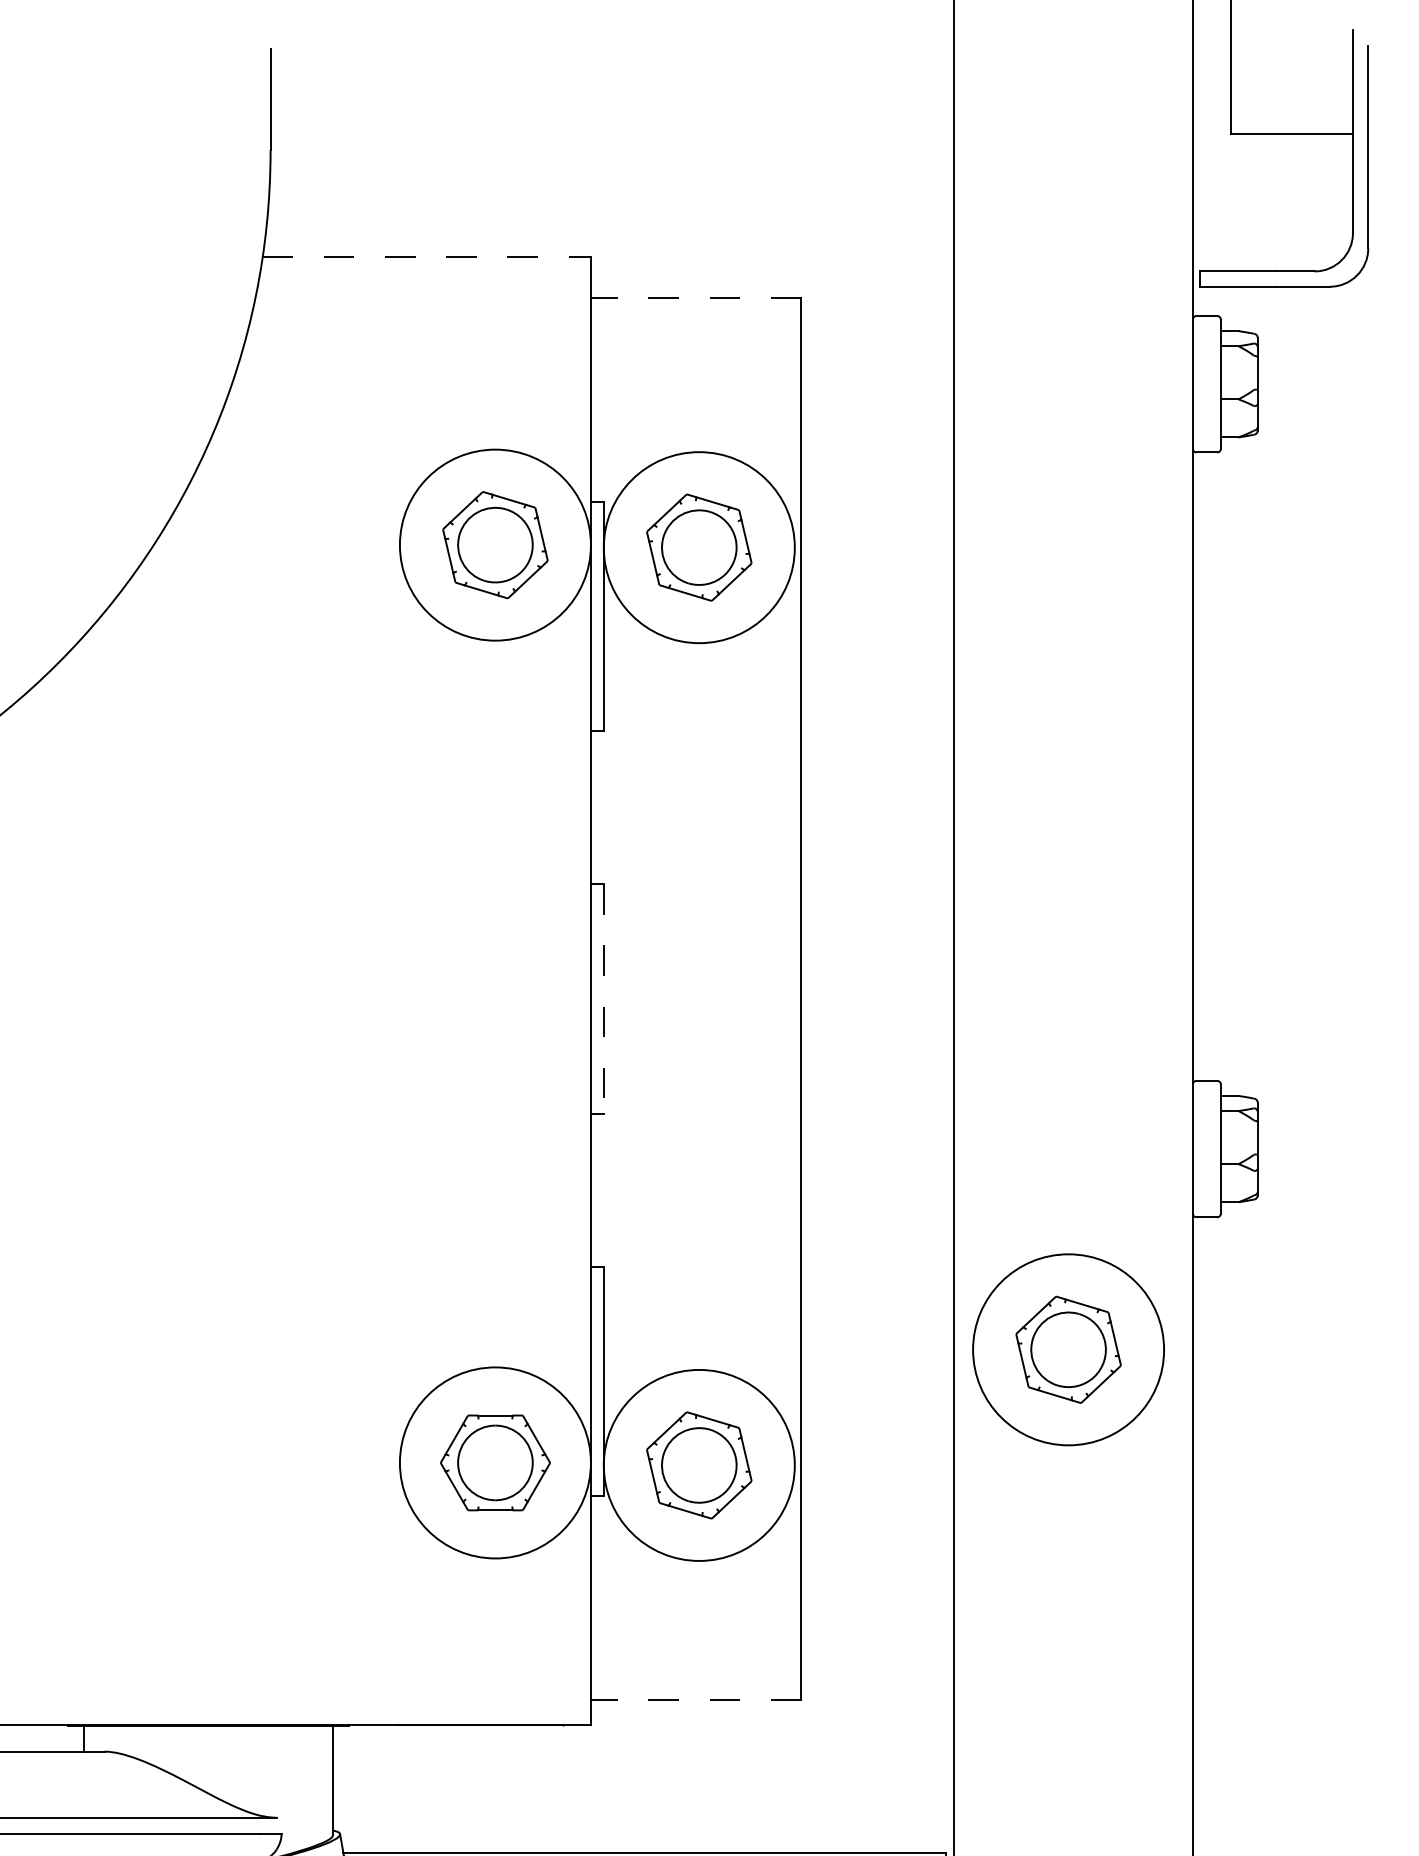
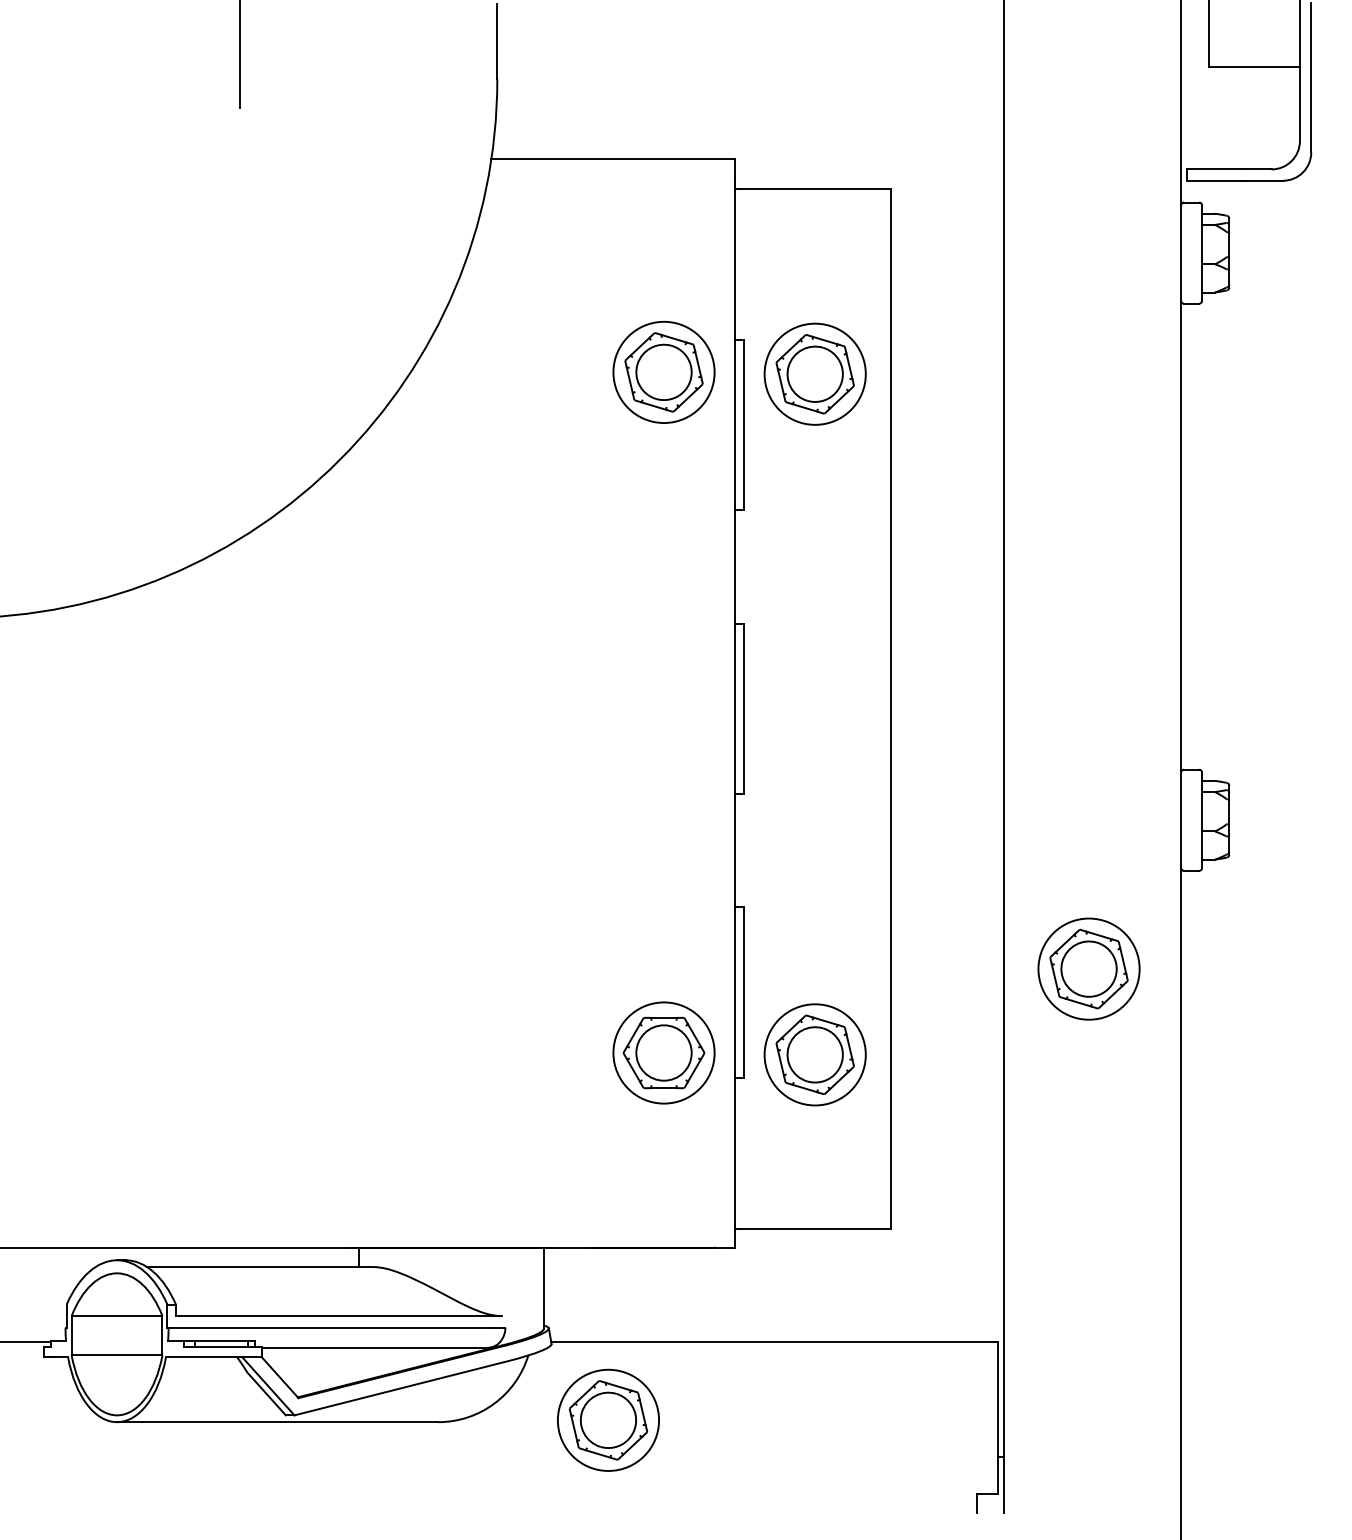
line: (427, 258) -> (613, 159), dashed -> solid
line: (699, 297) -> (815, 188), dashed -> solid
circle: (494, 545) -> (663, 372), size x0.71
circle: (698, 546) -> (814, 373), size x0.71
line: (603, 999) -> (744, 709), dashed -> solid
circle: (1067, 1348) -> (1088, 968), size x0.71
circle: (494, 1462) -> (663, 1052), size x0.71
circle: (698, 1464) -> (814, 1054), size x0.71
line: (699, 1699) -> (815, 1228), dashed -> solid

